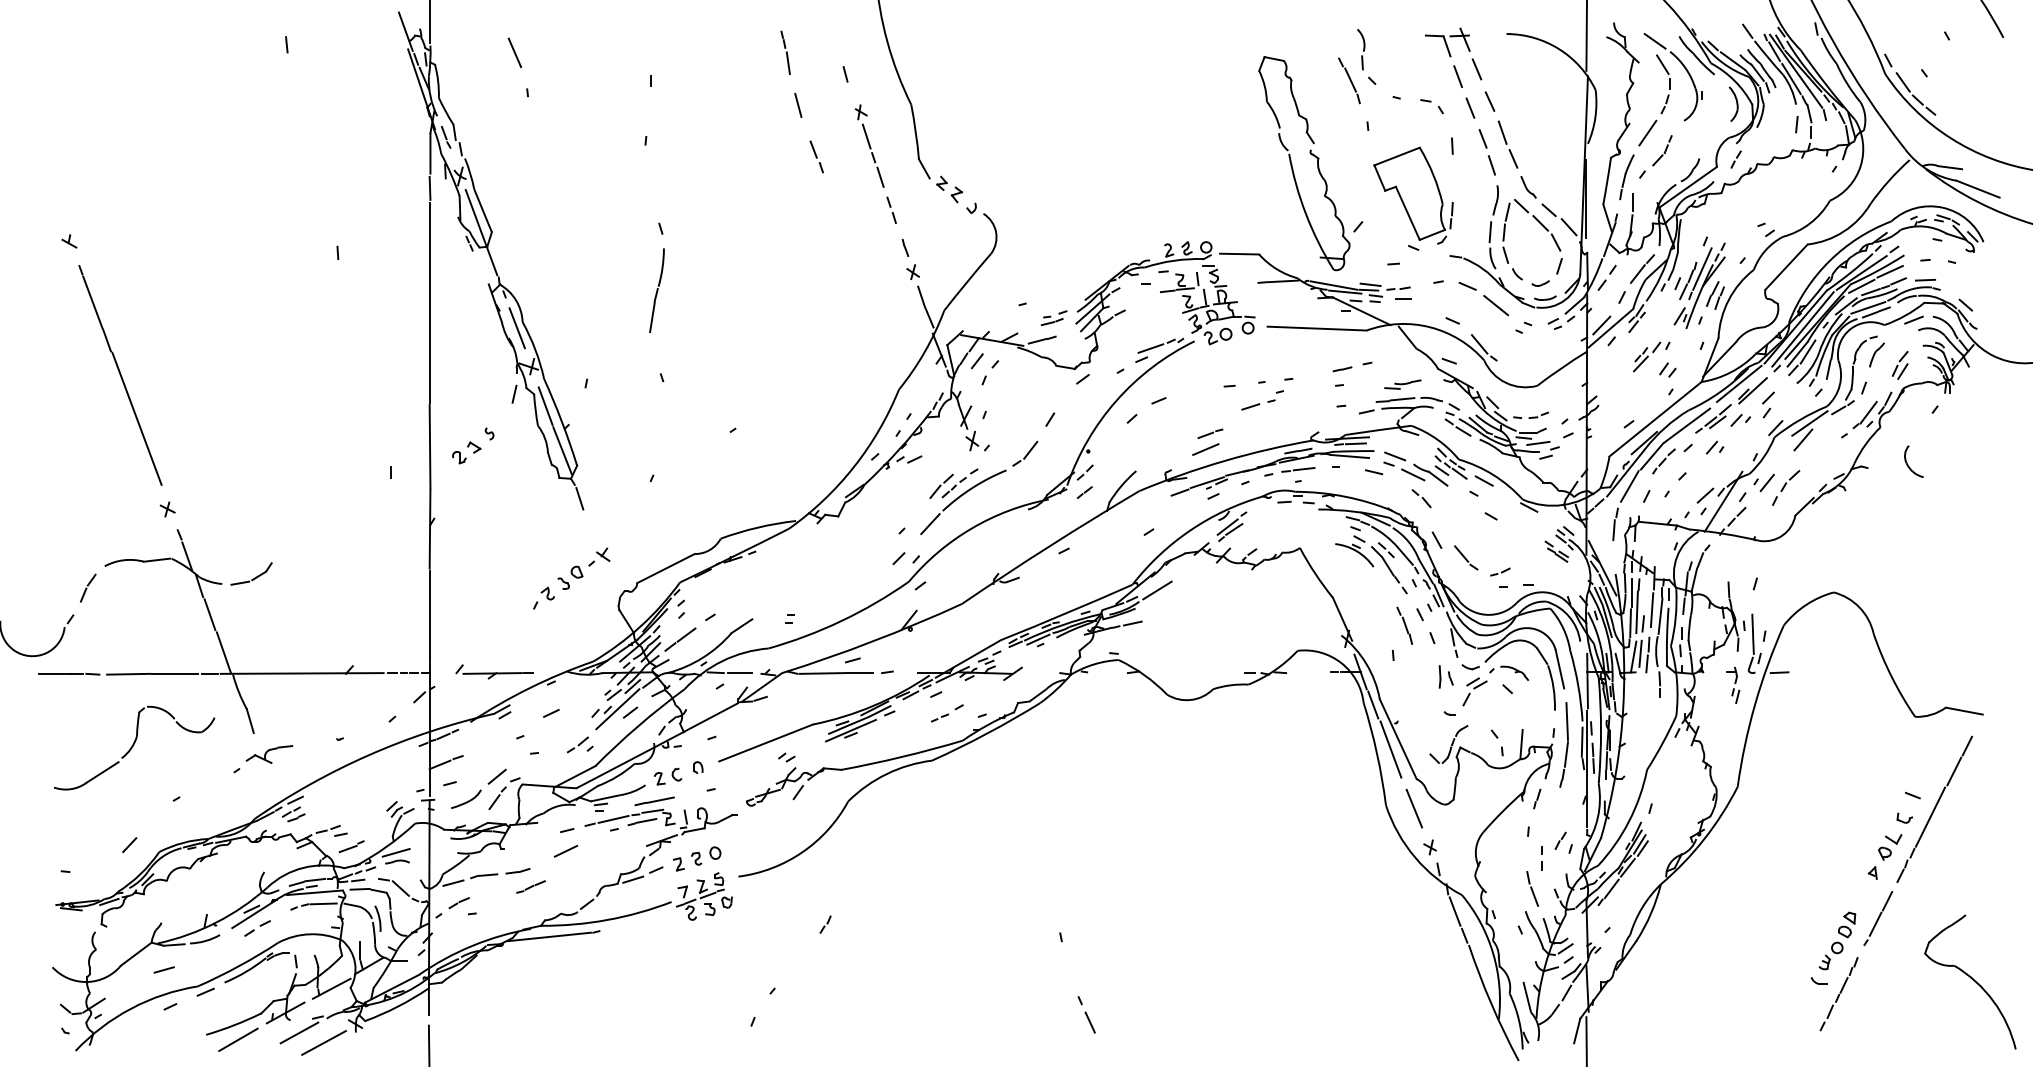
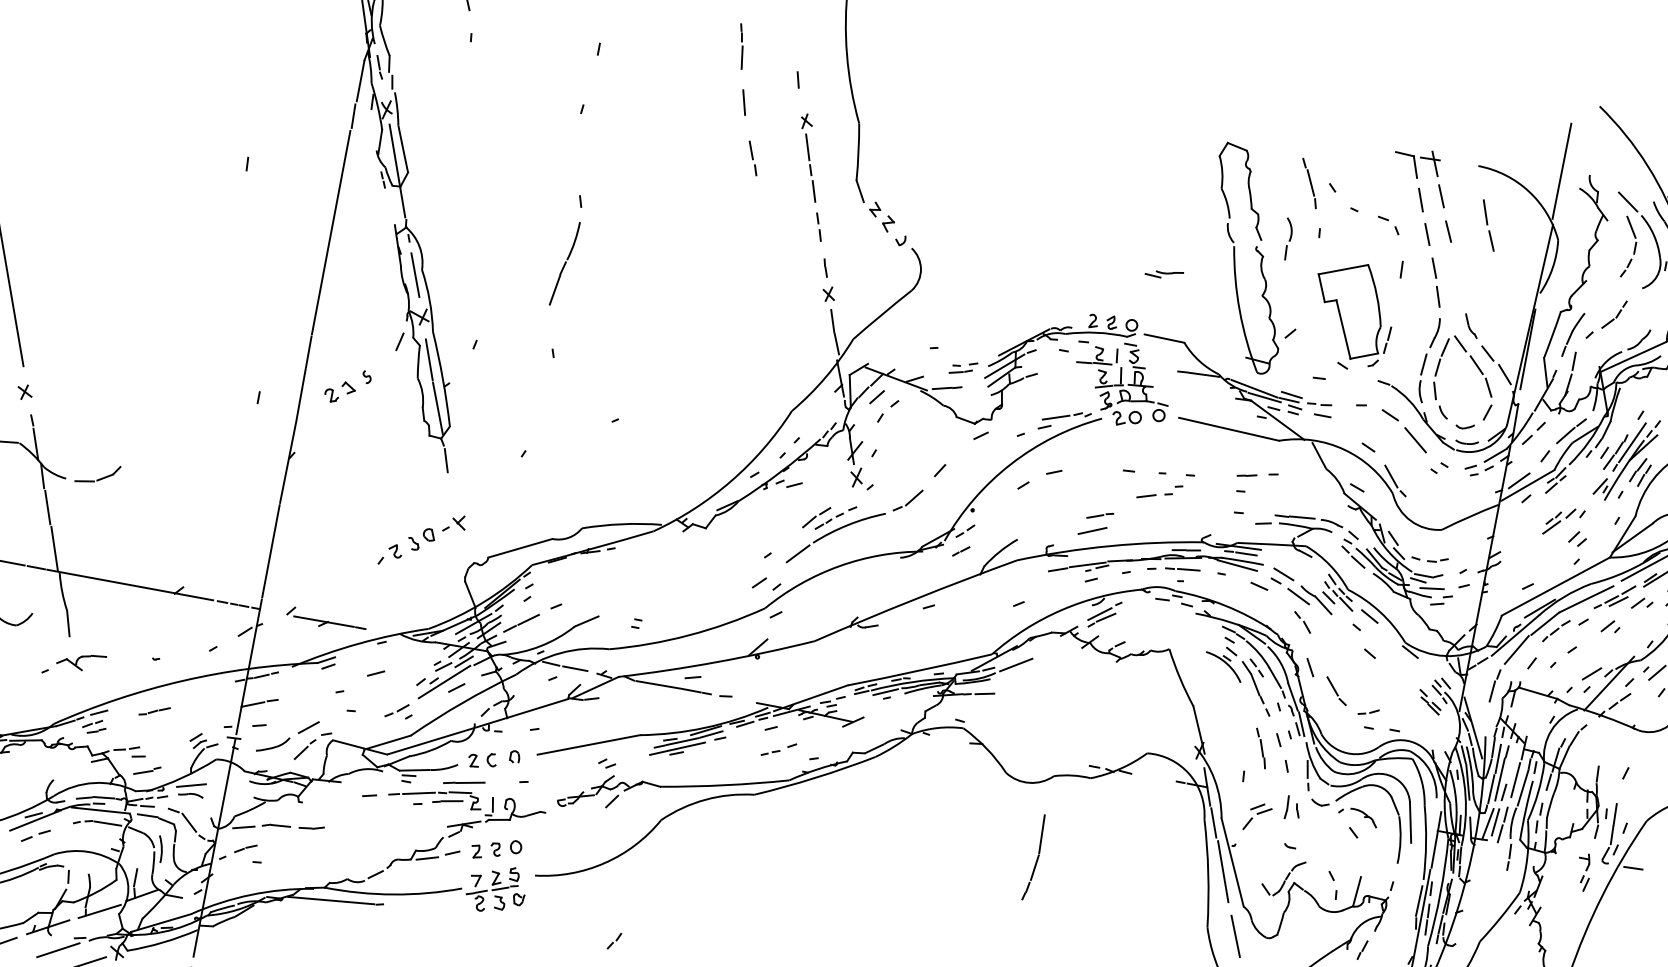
part: (1361, 49) -> (1287, 238), moved
line: (1647, 132) -> (1602, 293), removed
part: (1507, 144) -> (1488, 225), moved
part: (1402, 384) -> (1164, 273), moved
part: (1474, 691) -> (1257, 816), moved
part: (1563, 744) -> (1033, 856), moved
line: (565, 850) -> (364, 815), removed
line: (530, 886) -> (154, 710), moved

